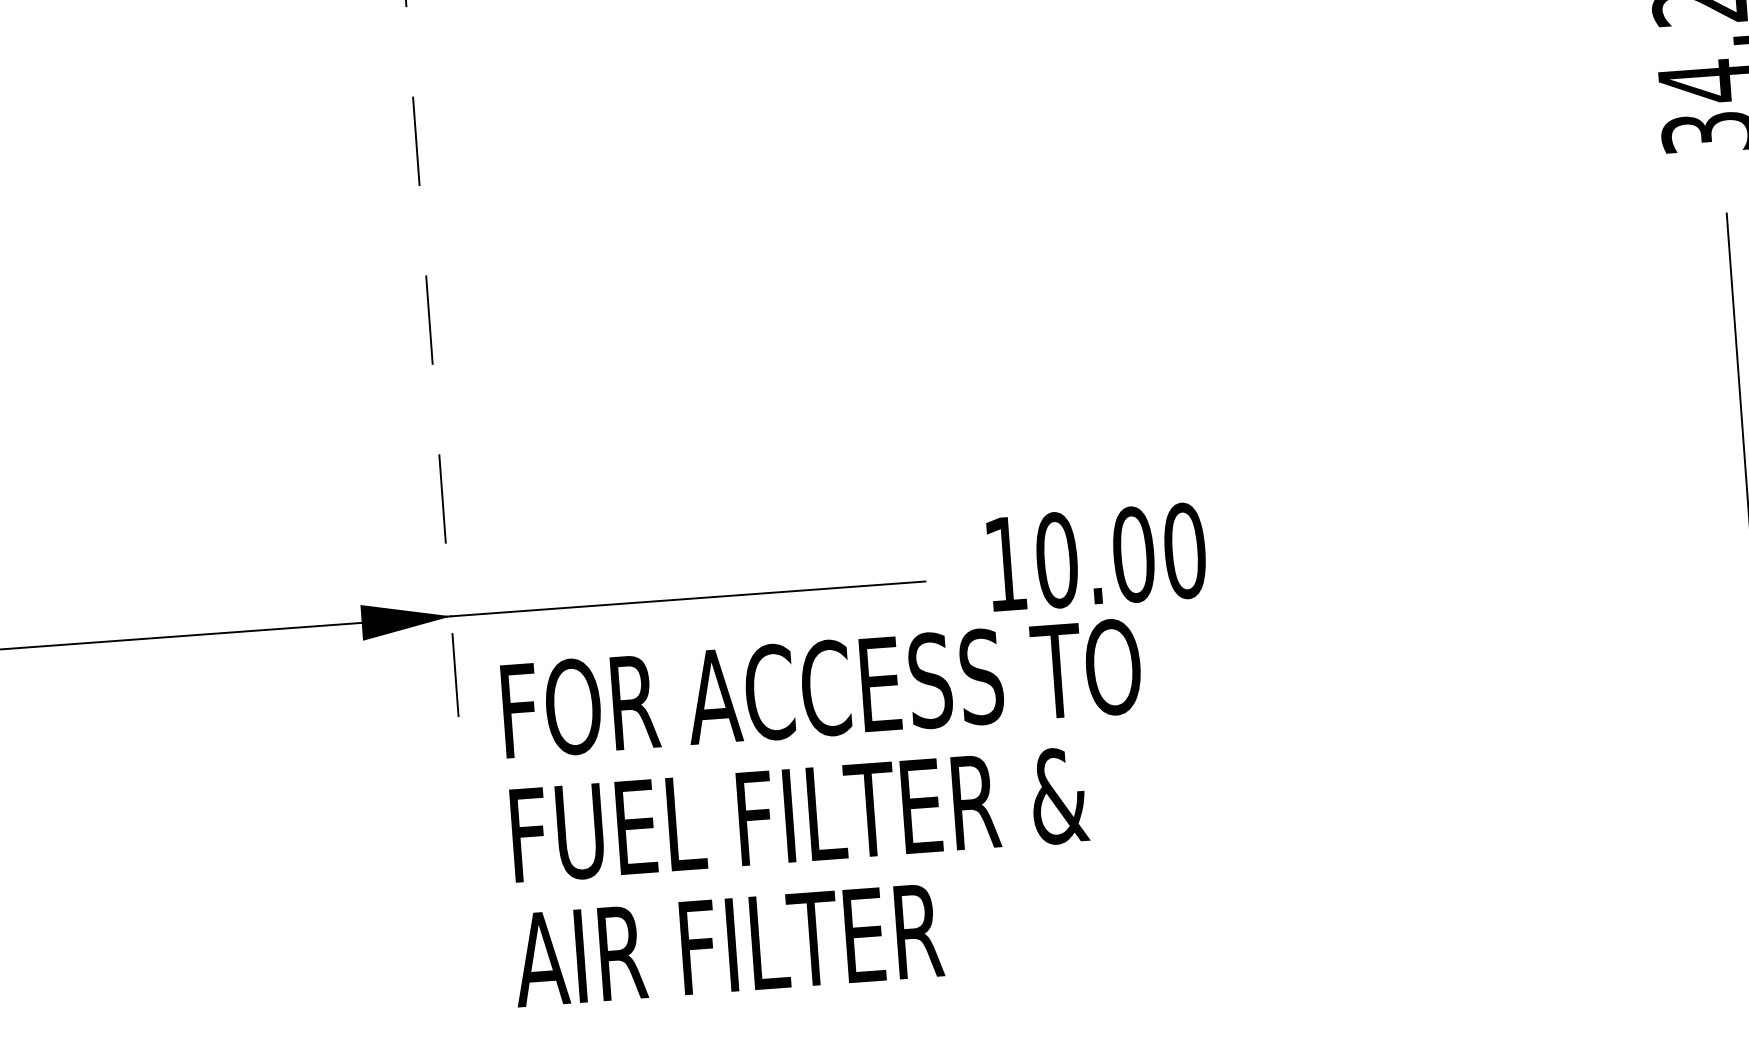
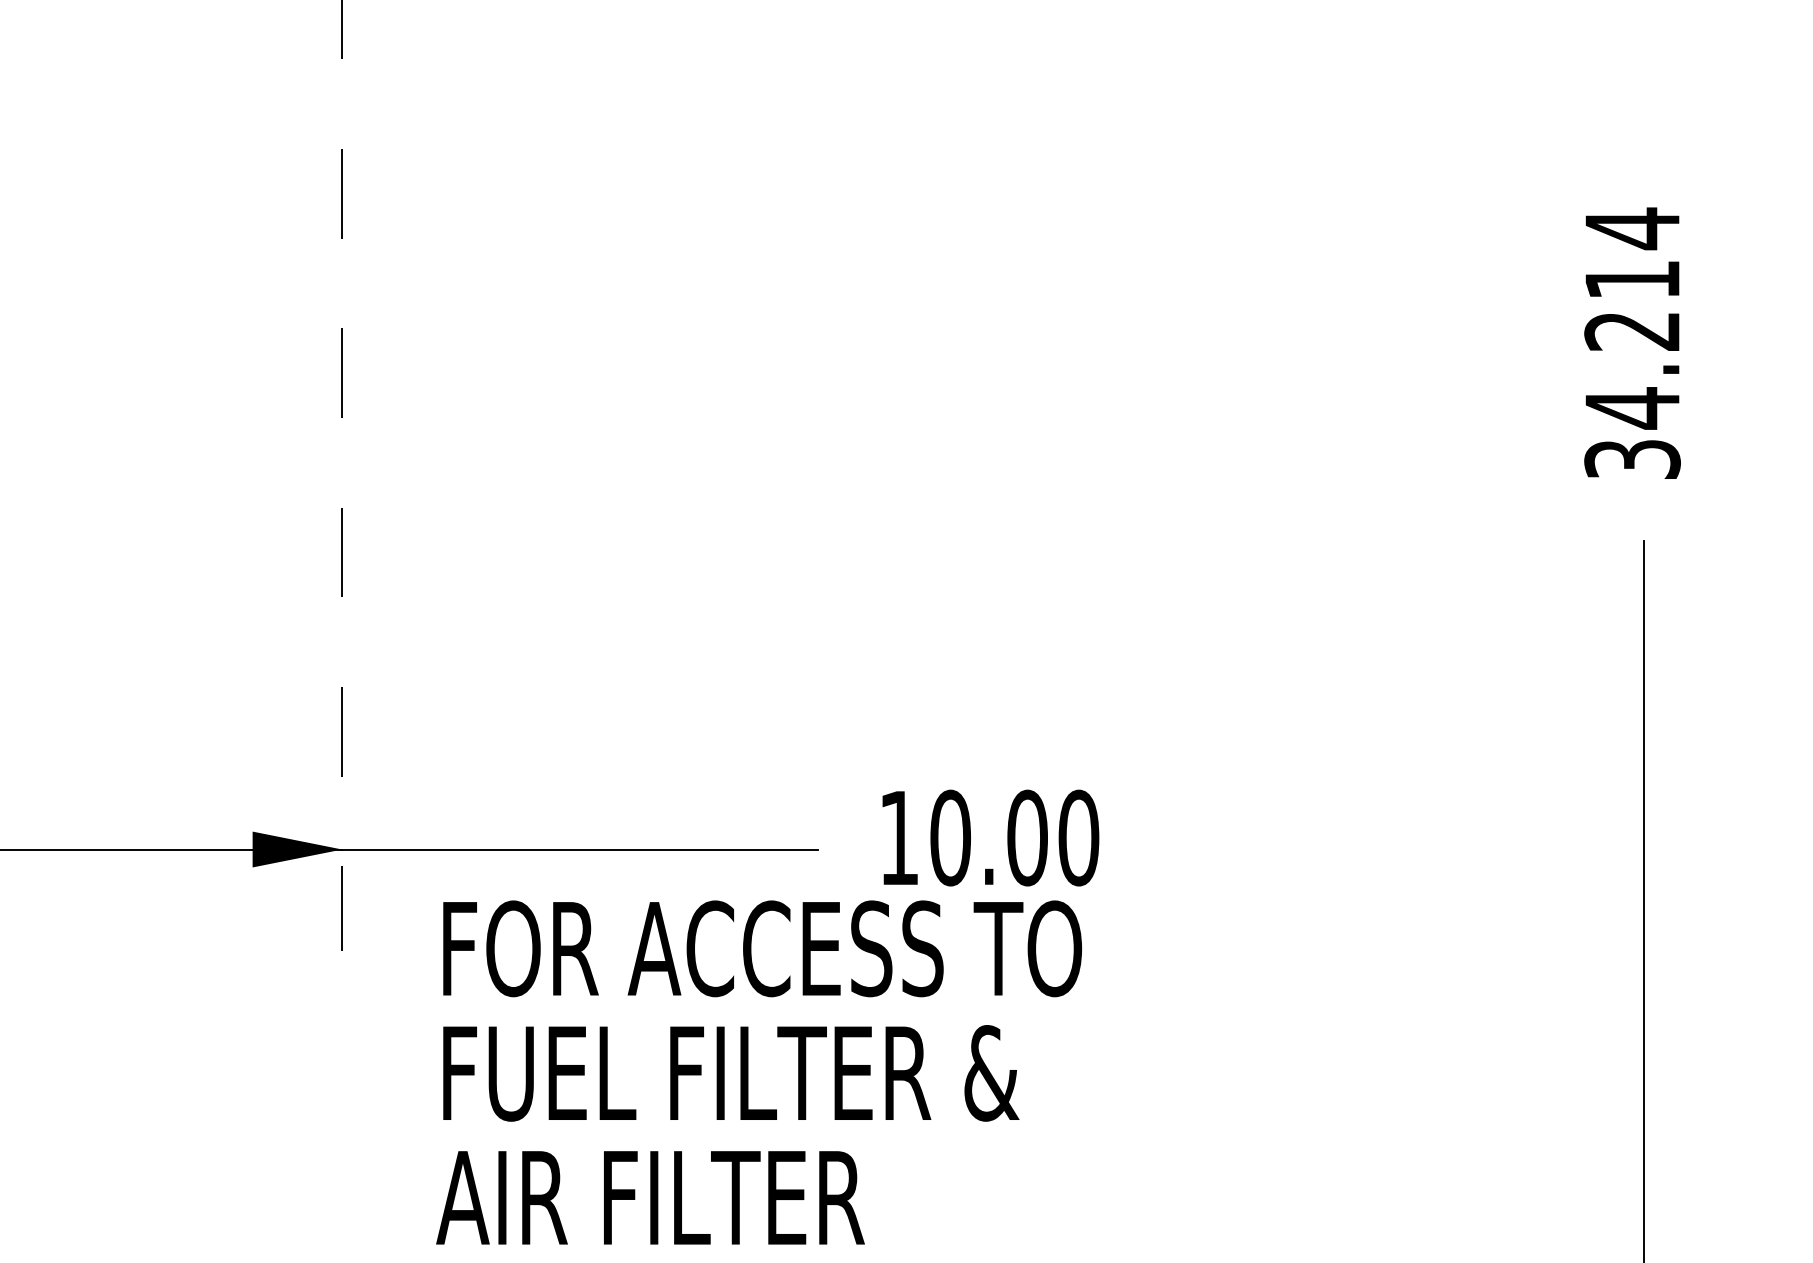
text: (826, 812) -> (758, 1072), moved

